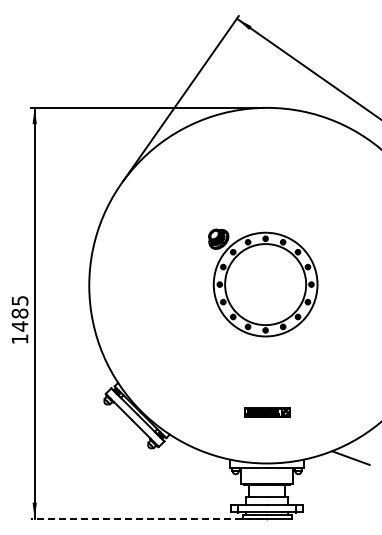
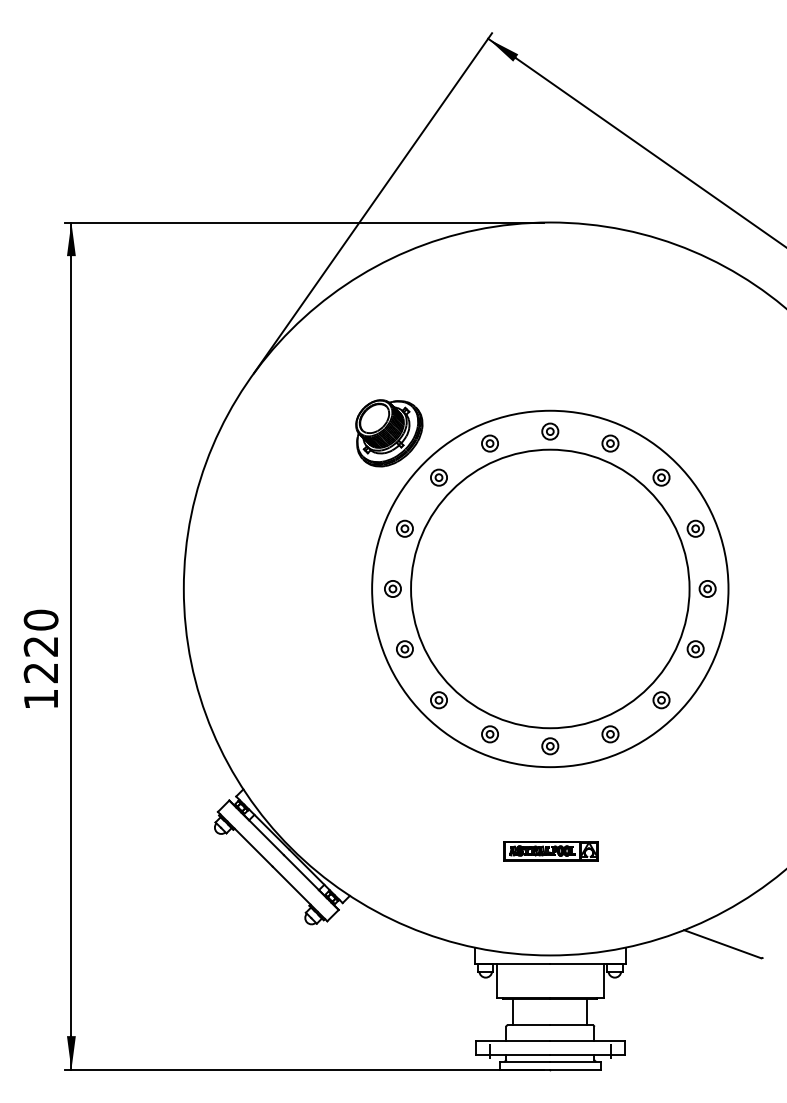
part: (263, 282) -> (542, 582), size x1.67
text: (19, 313) -> (40, 646), 1485 -> 1220
line: (147, 518) -> (303, 1068), dashed -> solid

